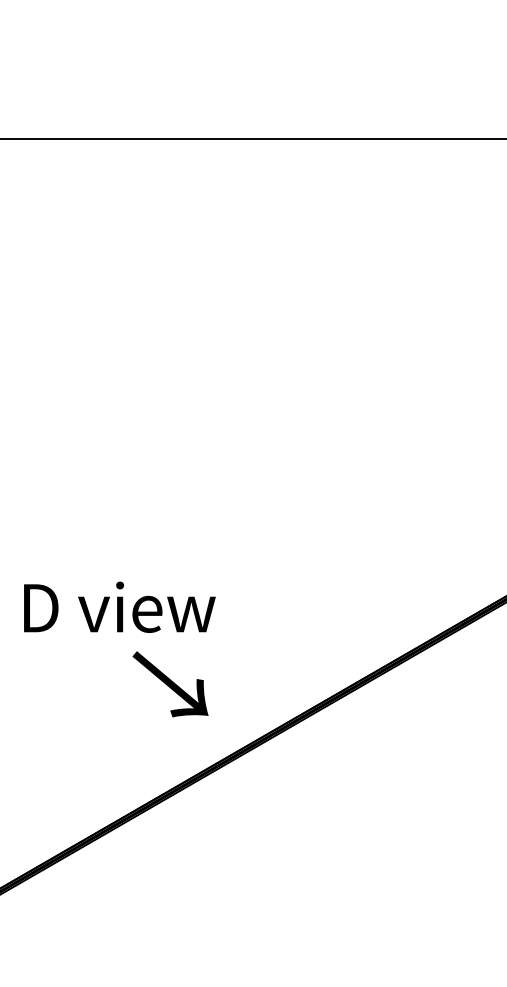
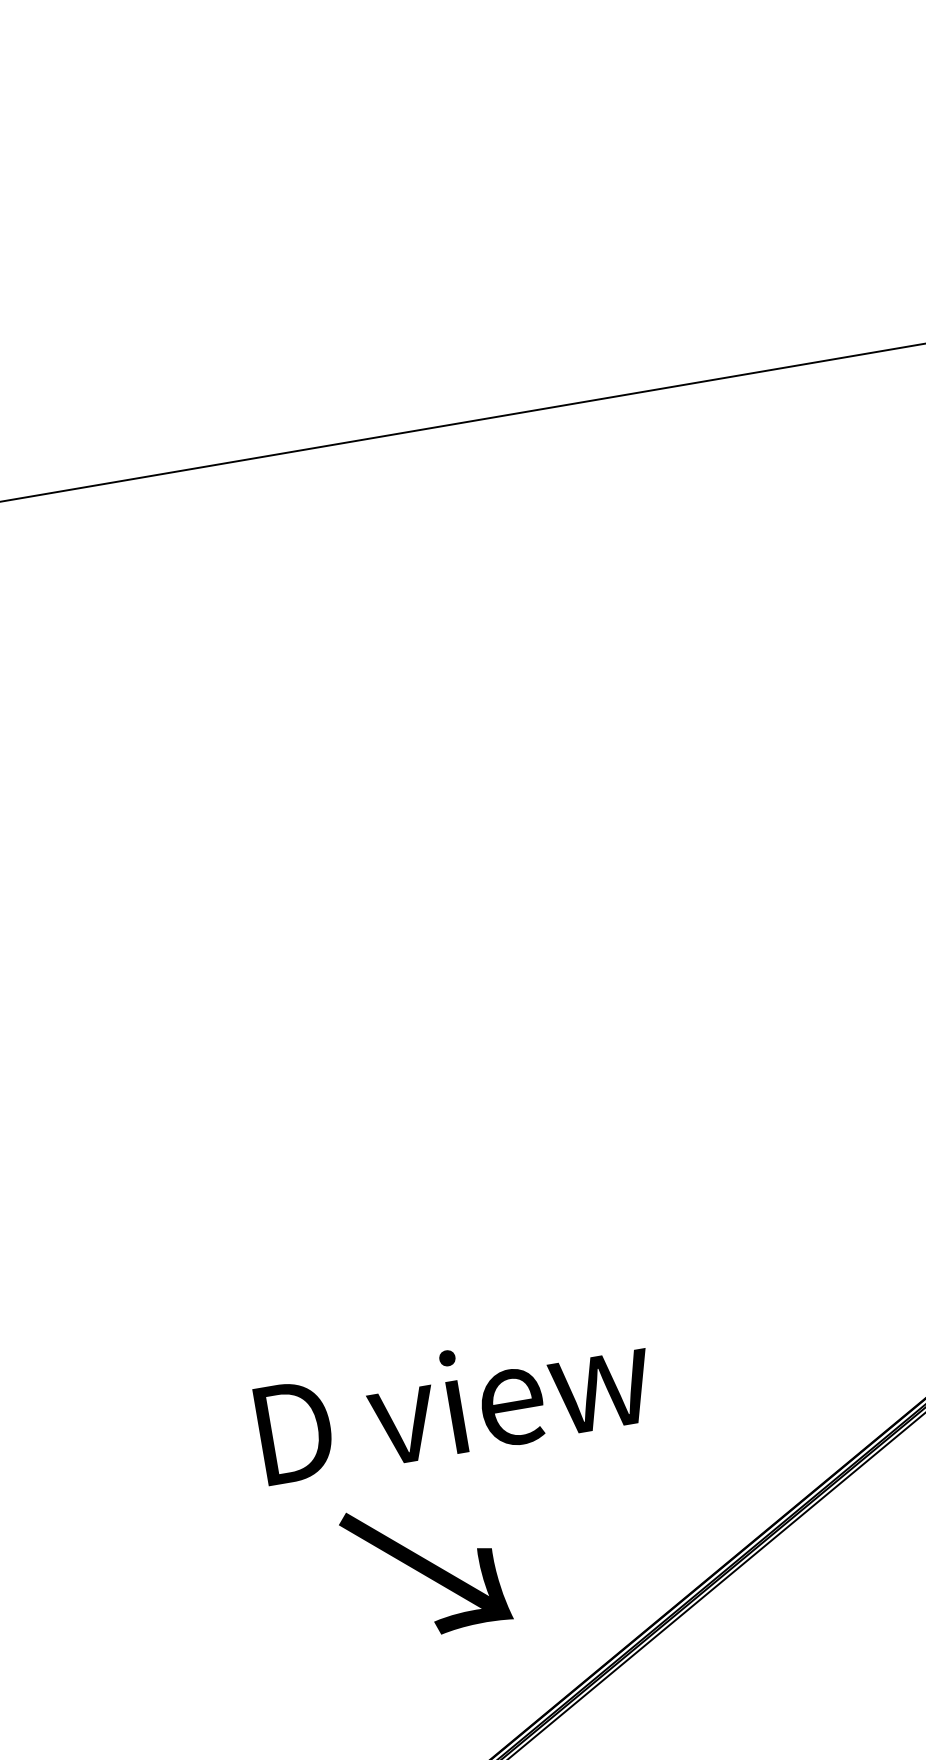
text: (119, 606) -> (453, 1401), moved

